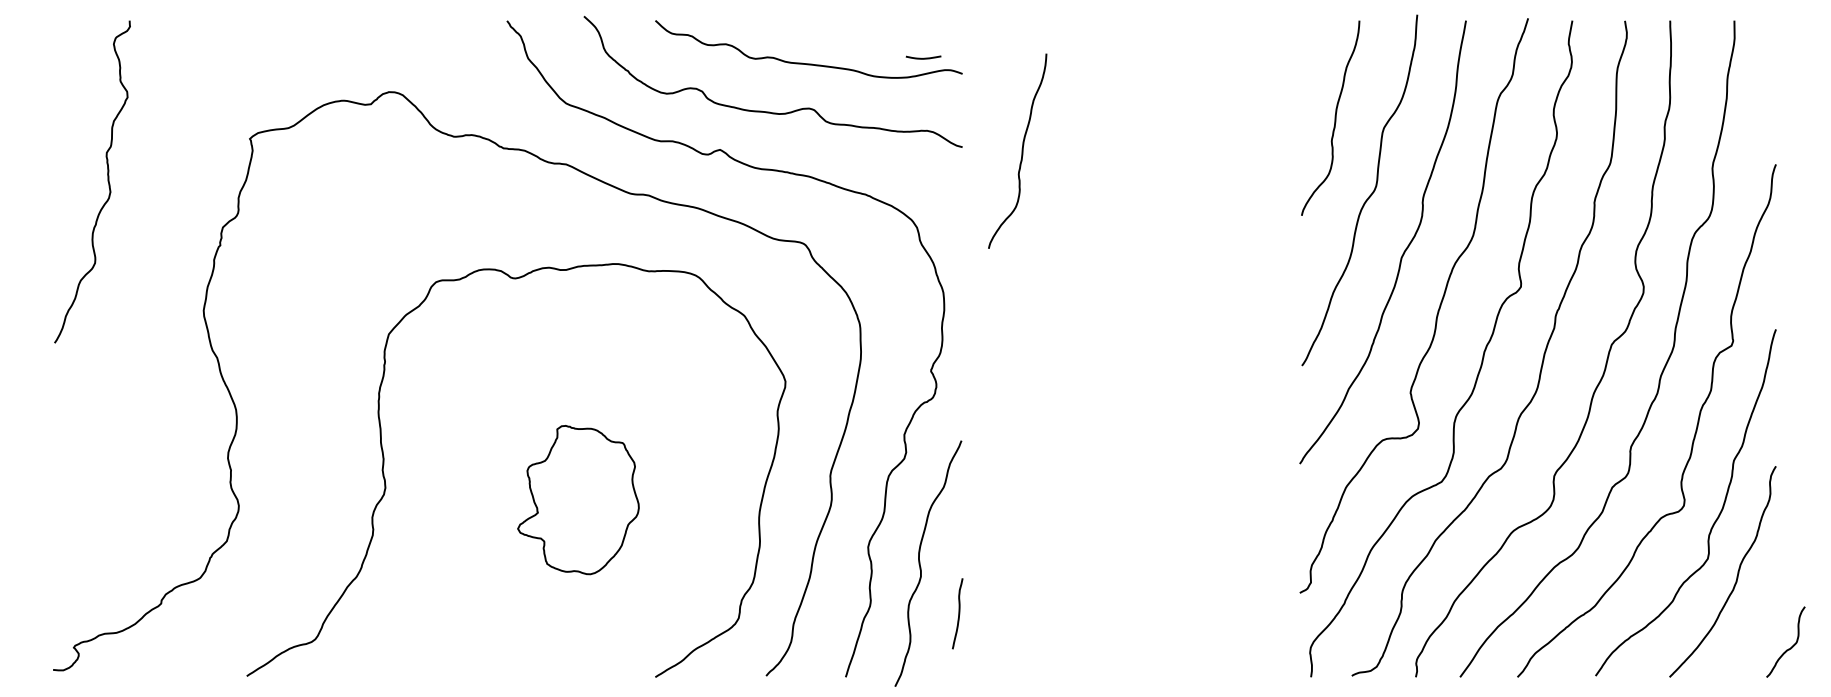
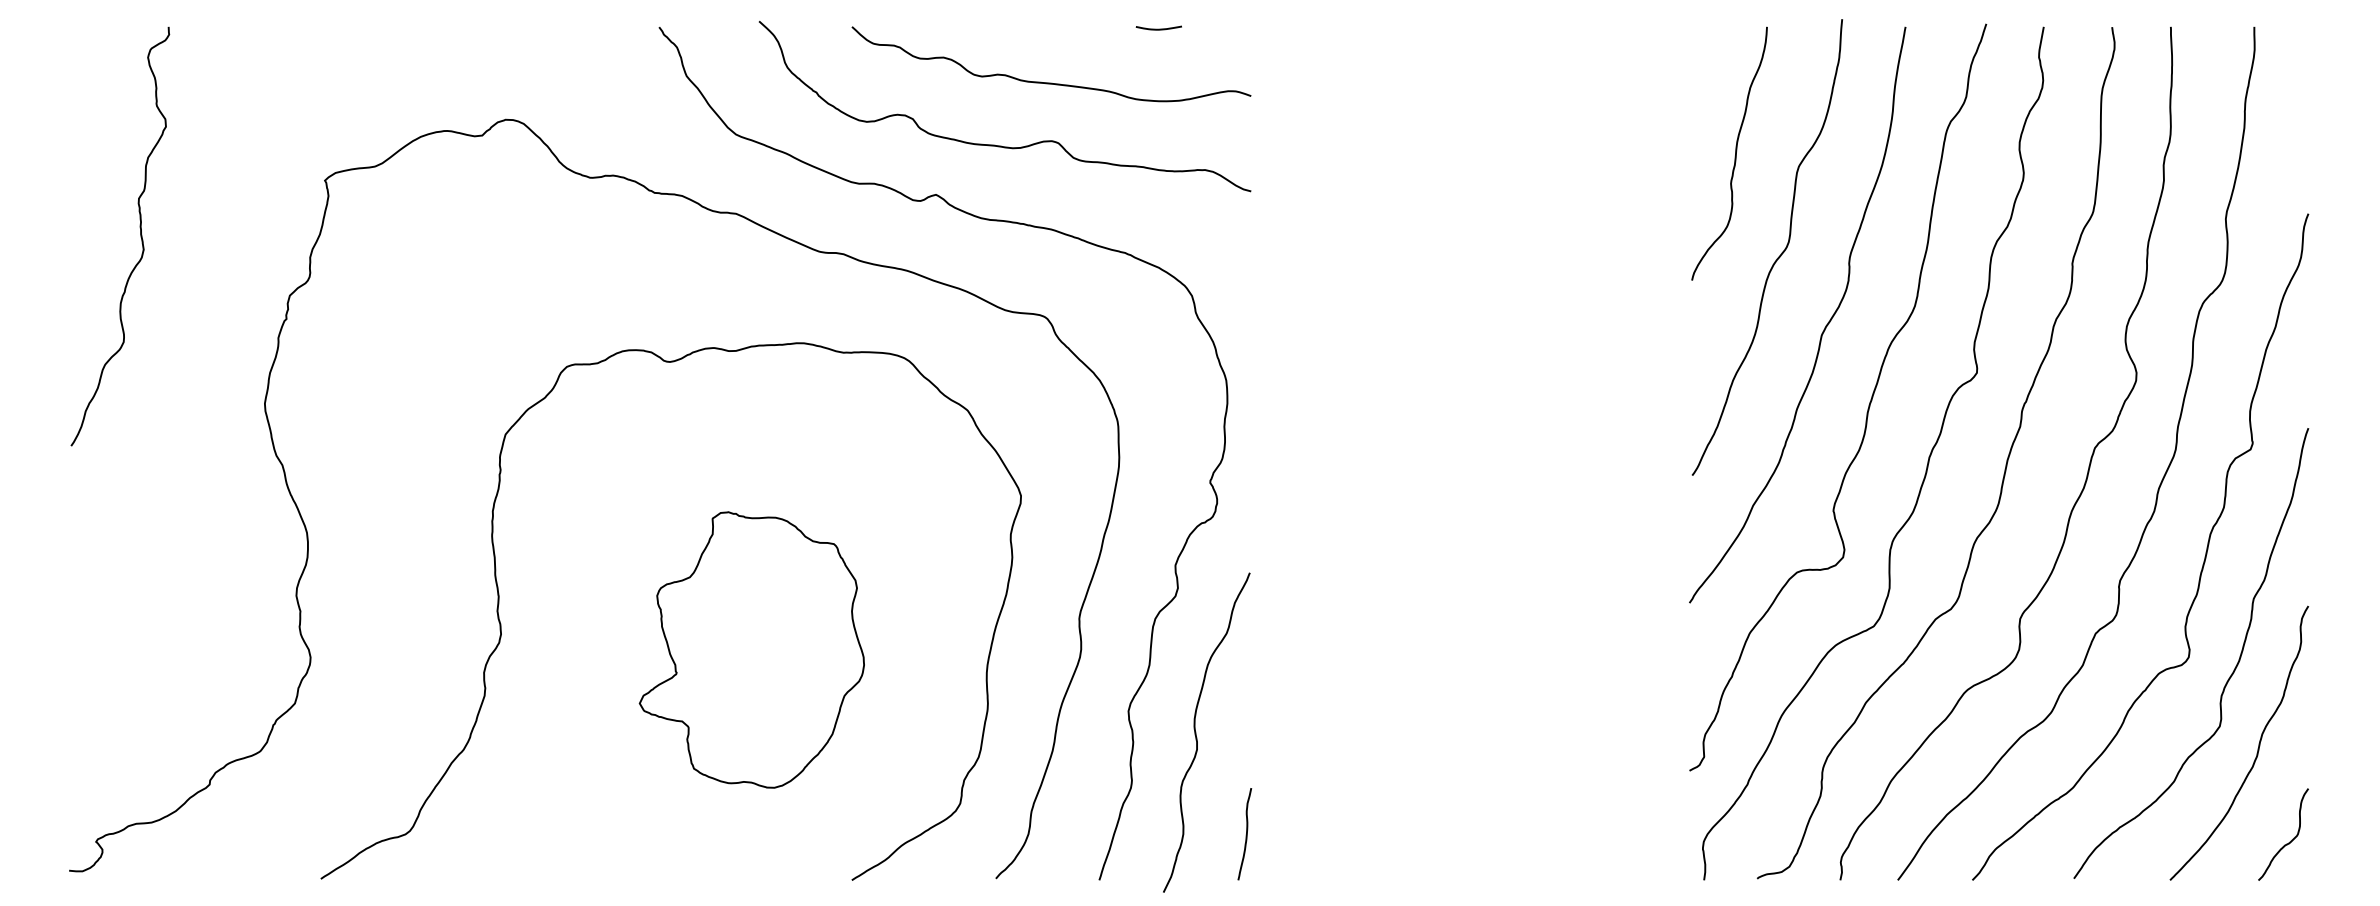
curve: (923, 57) -> (1158, 27), moved
curve: (1021, 150) -> (1327, 195), removed
part: (578, 499) -> (752, 649), size x1.43
curve: (958, 613) -> (1245, 833), moved
curve: (1788, 648) -> (2286, 842), moved

